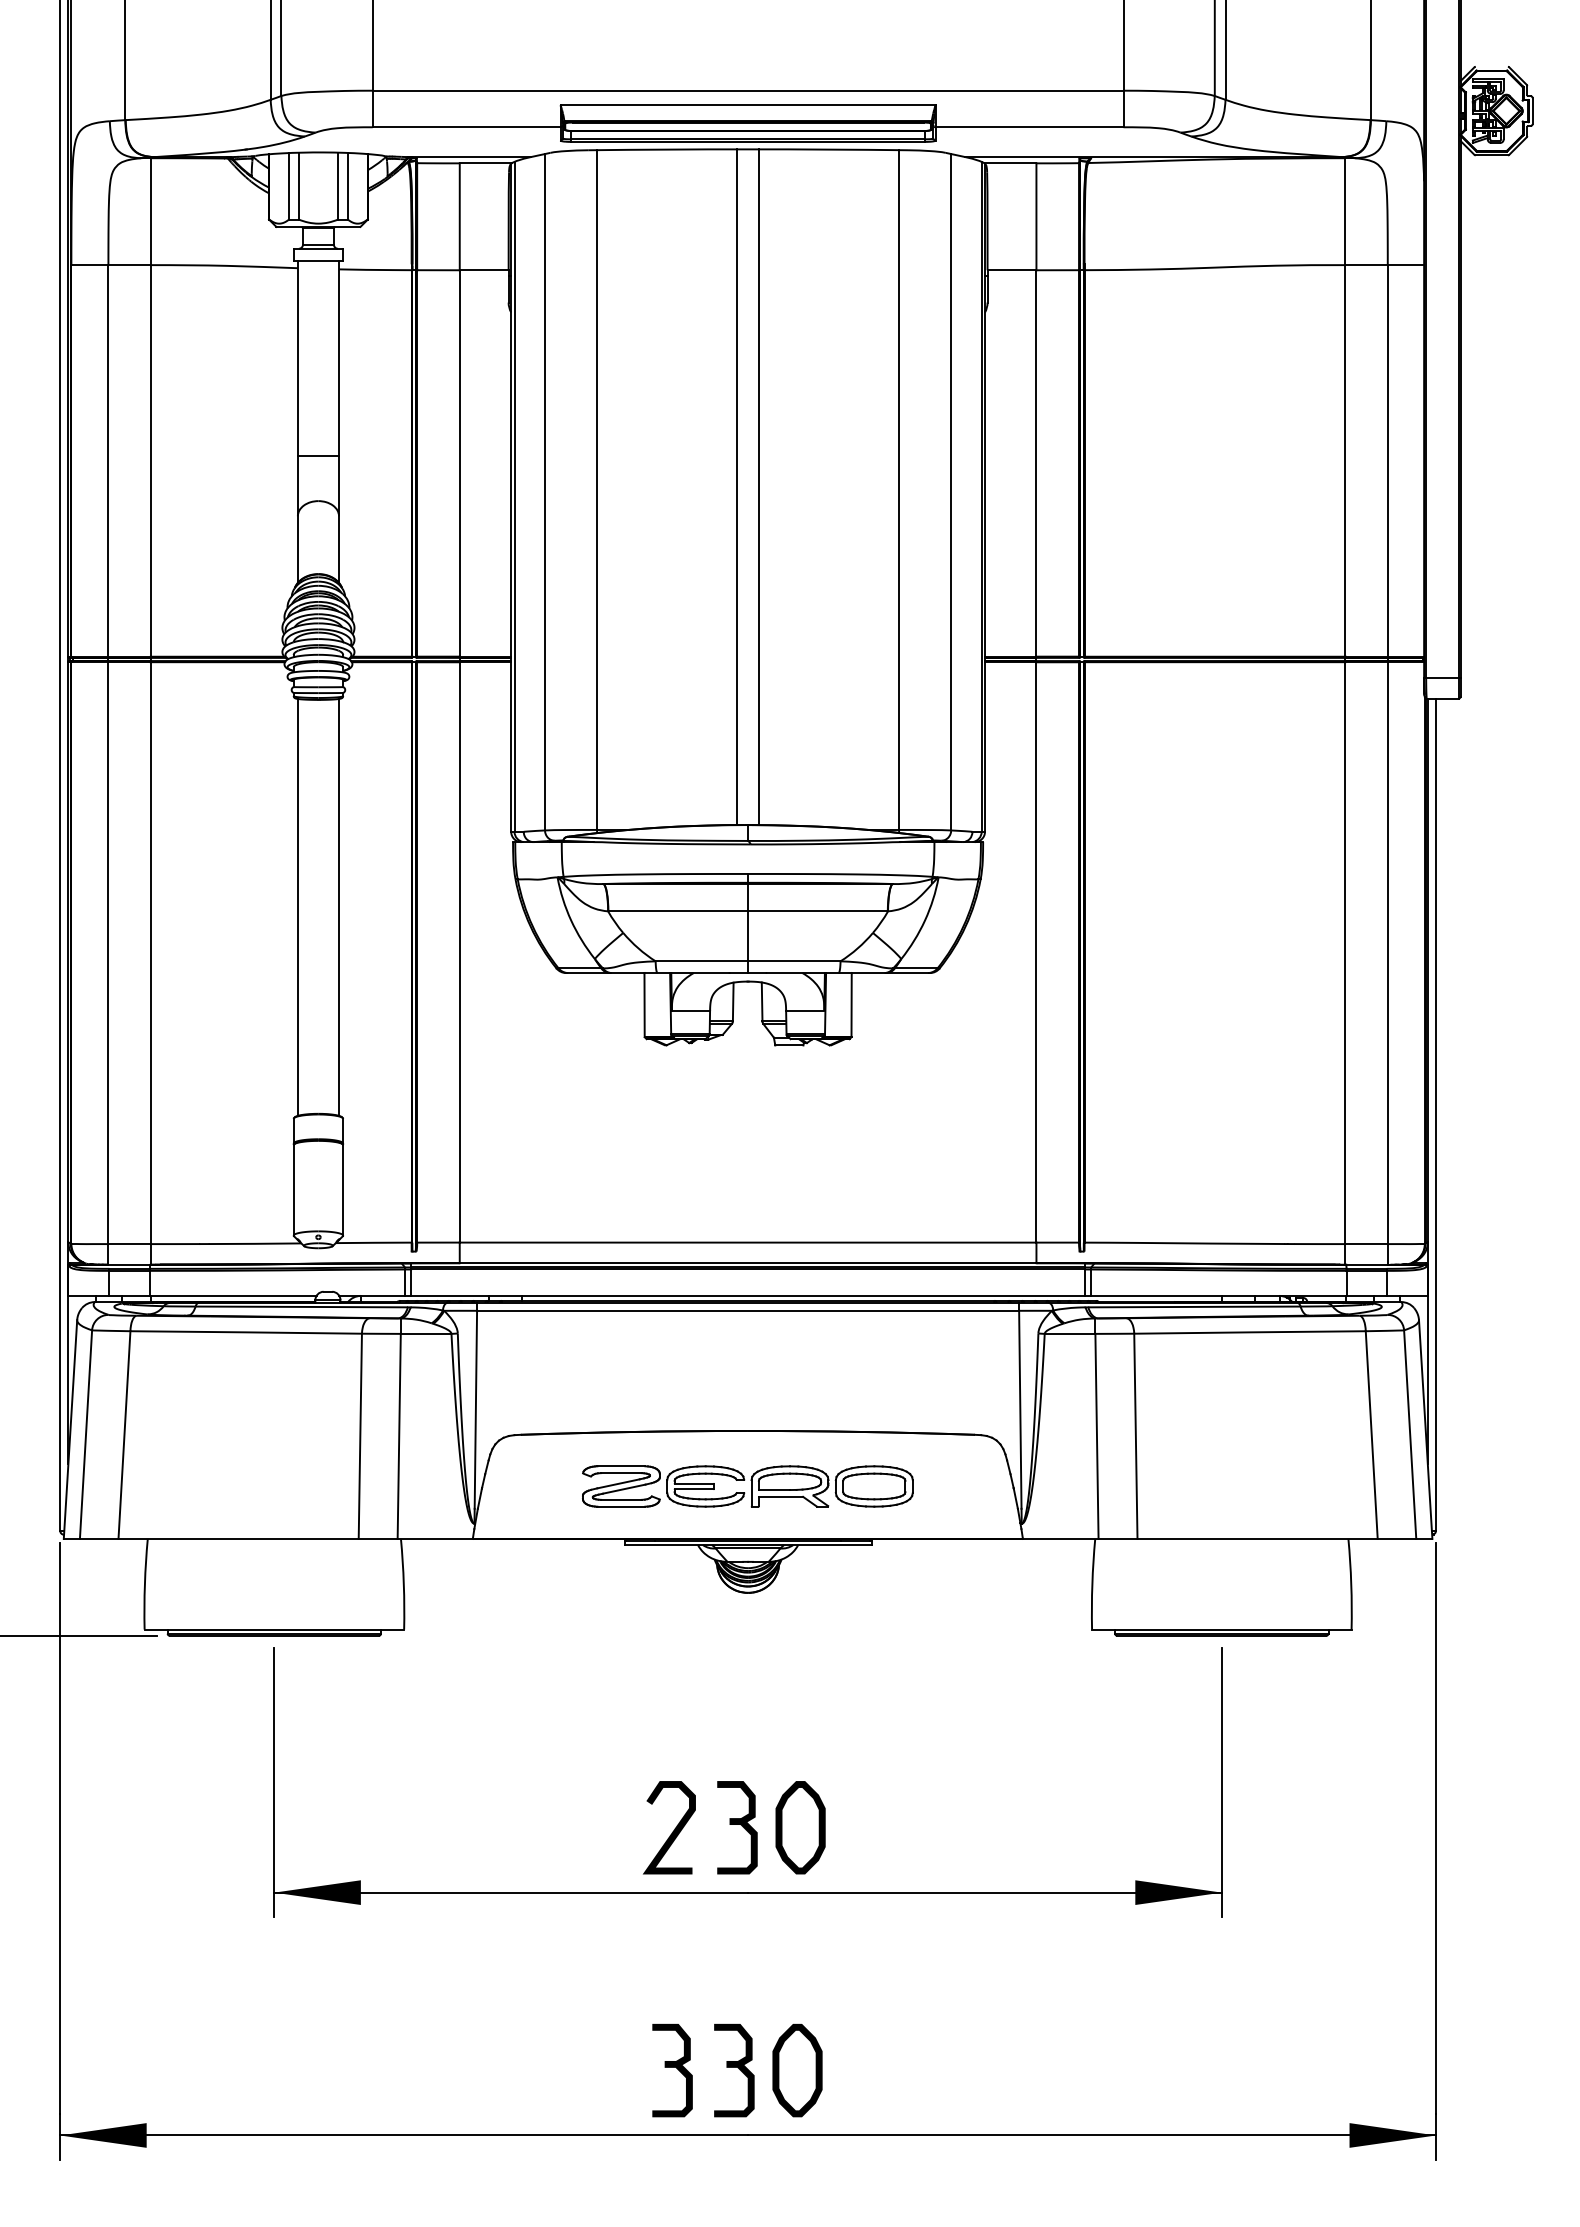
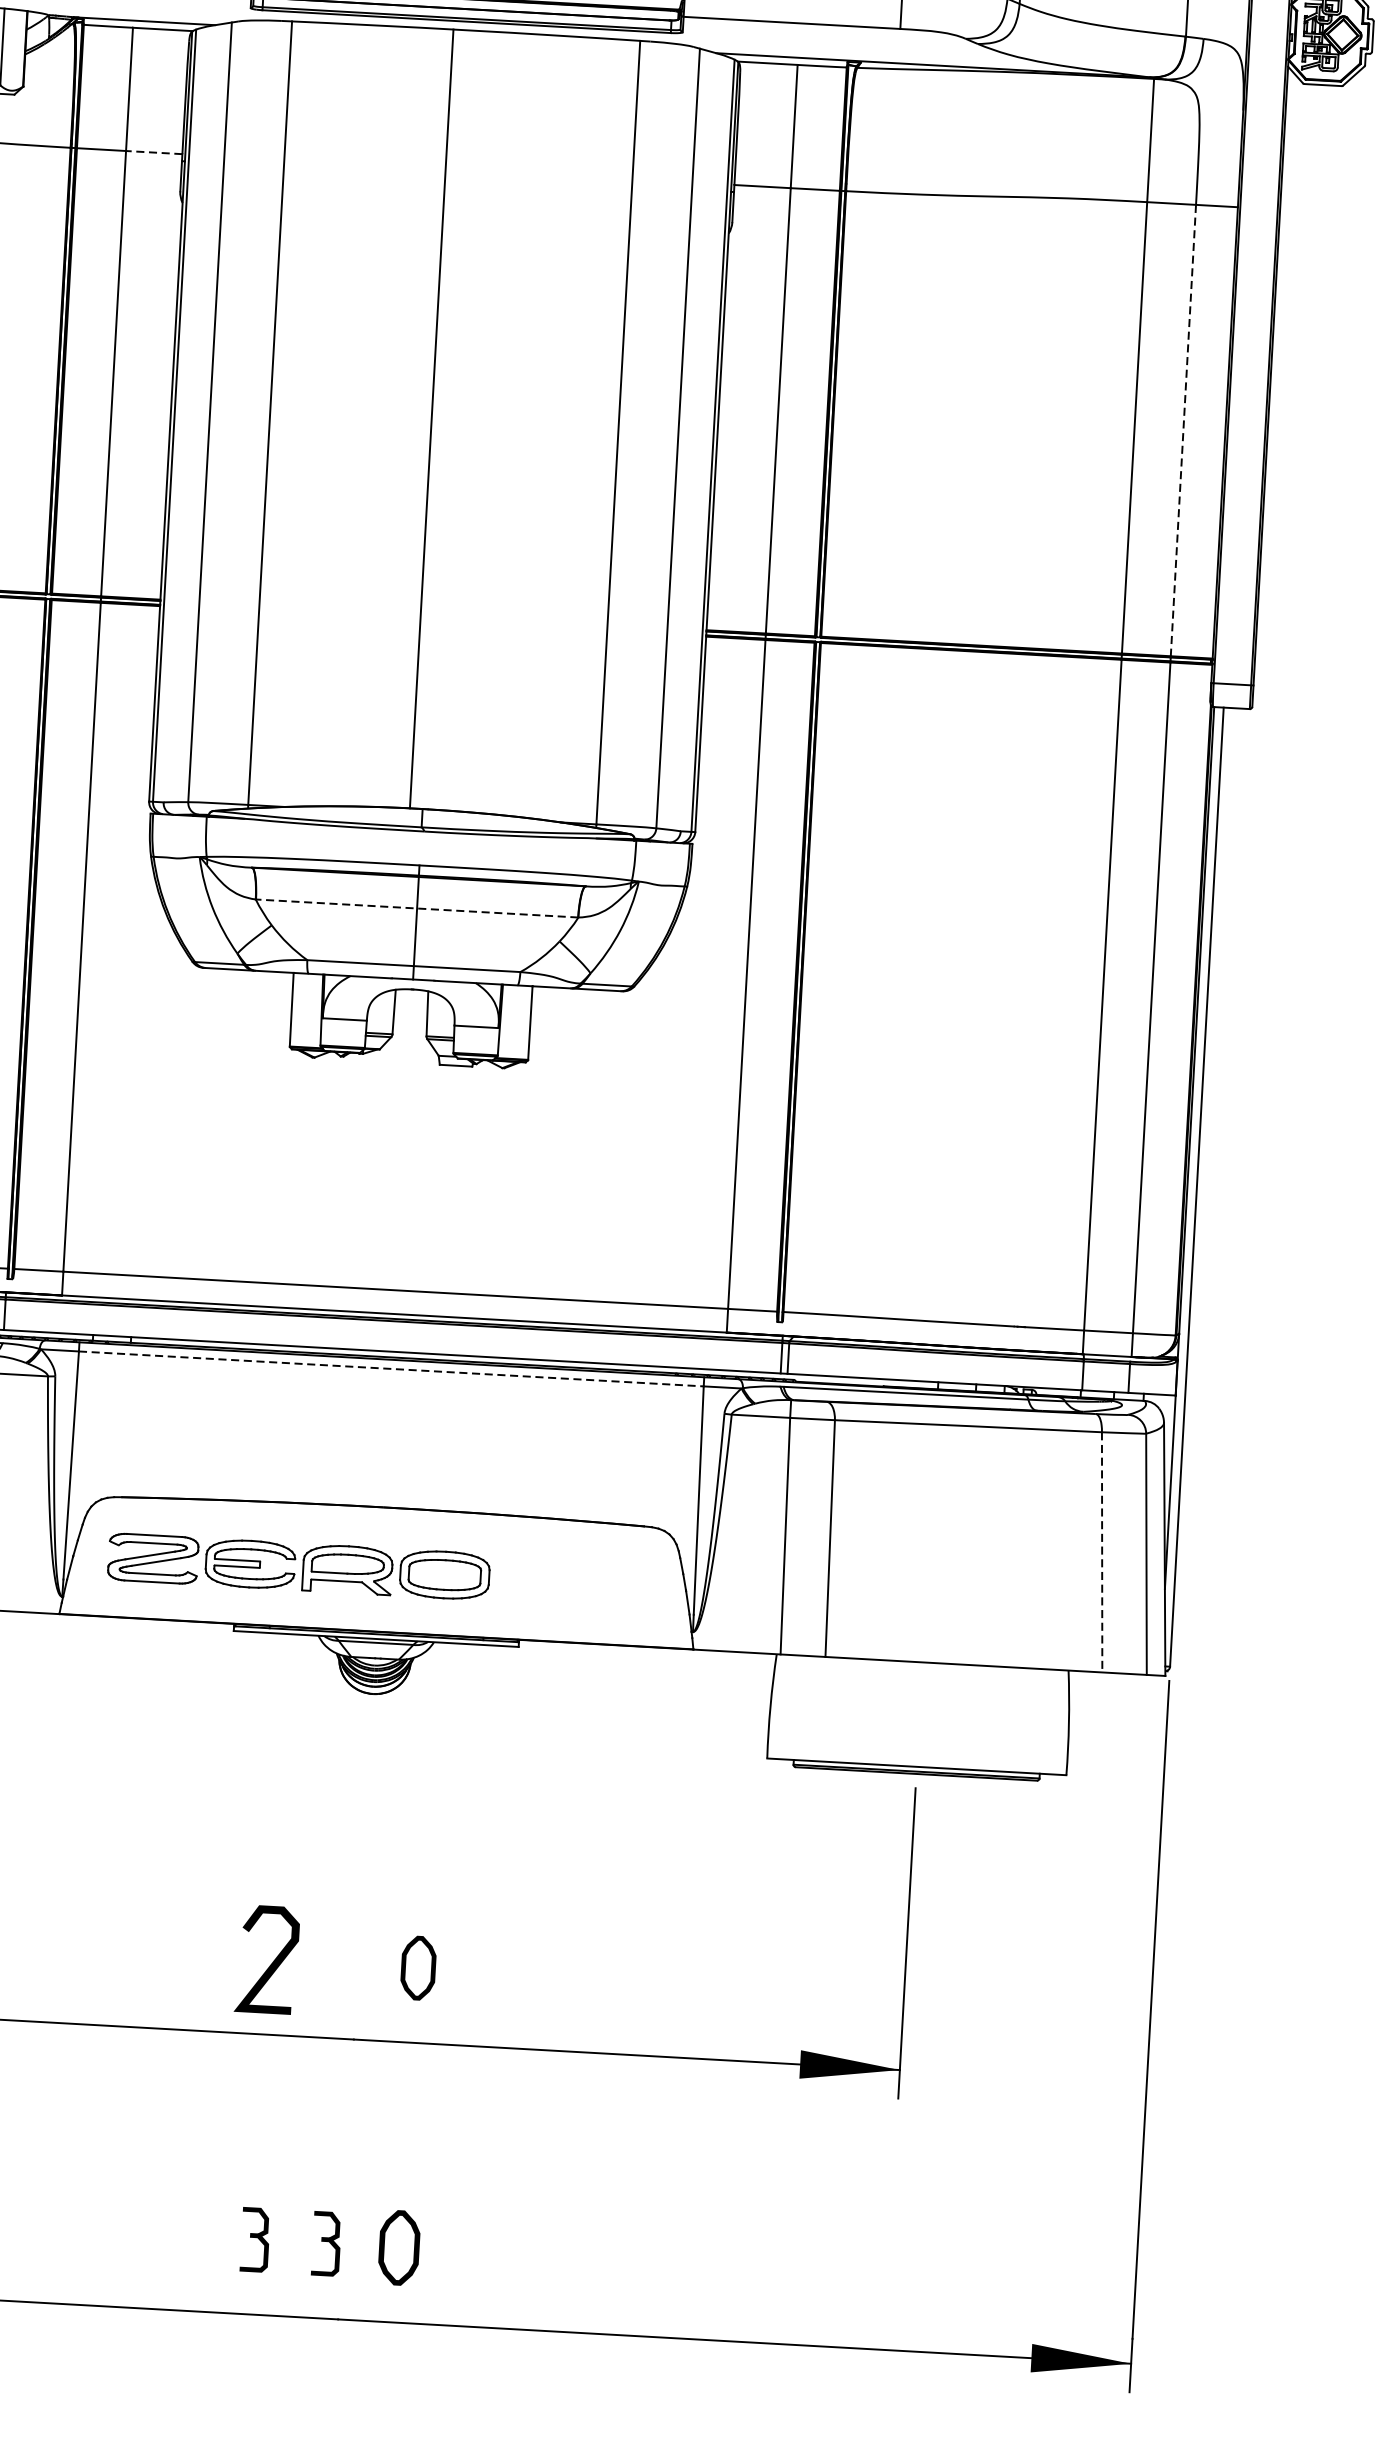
line: (483, 270) -> (153, 152), solid -> dashed
line: (1387, 461) -> (1183, 431), solid -> dashed
line: (759, 487) -> (457, 420), removed
line: (748, 911) -> (417, 908), solid -> dashed
line: (748, 1310) -> (391, 1368), solid -> dashed
line: (1371, 1435) -> (1101, 1552), solid -> dashed
part: (747, 1486) -> (298, 1566), moved
part: (737, 1827) -> (345, 1963), removed
part: (800, 1827) -> (418, 1967), size x0.6
part: (672, 2070) -> (255, 2239), size x0.6
part: (734, 2070) -> (326, 2243), size x0.6
part: (797, 2070) -> (399, 2247), size x0.7

